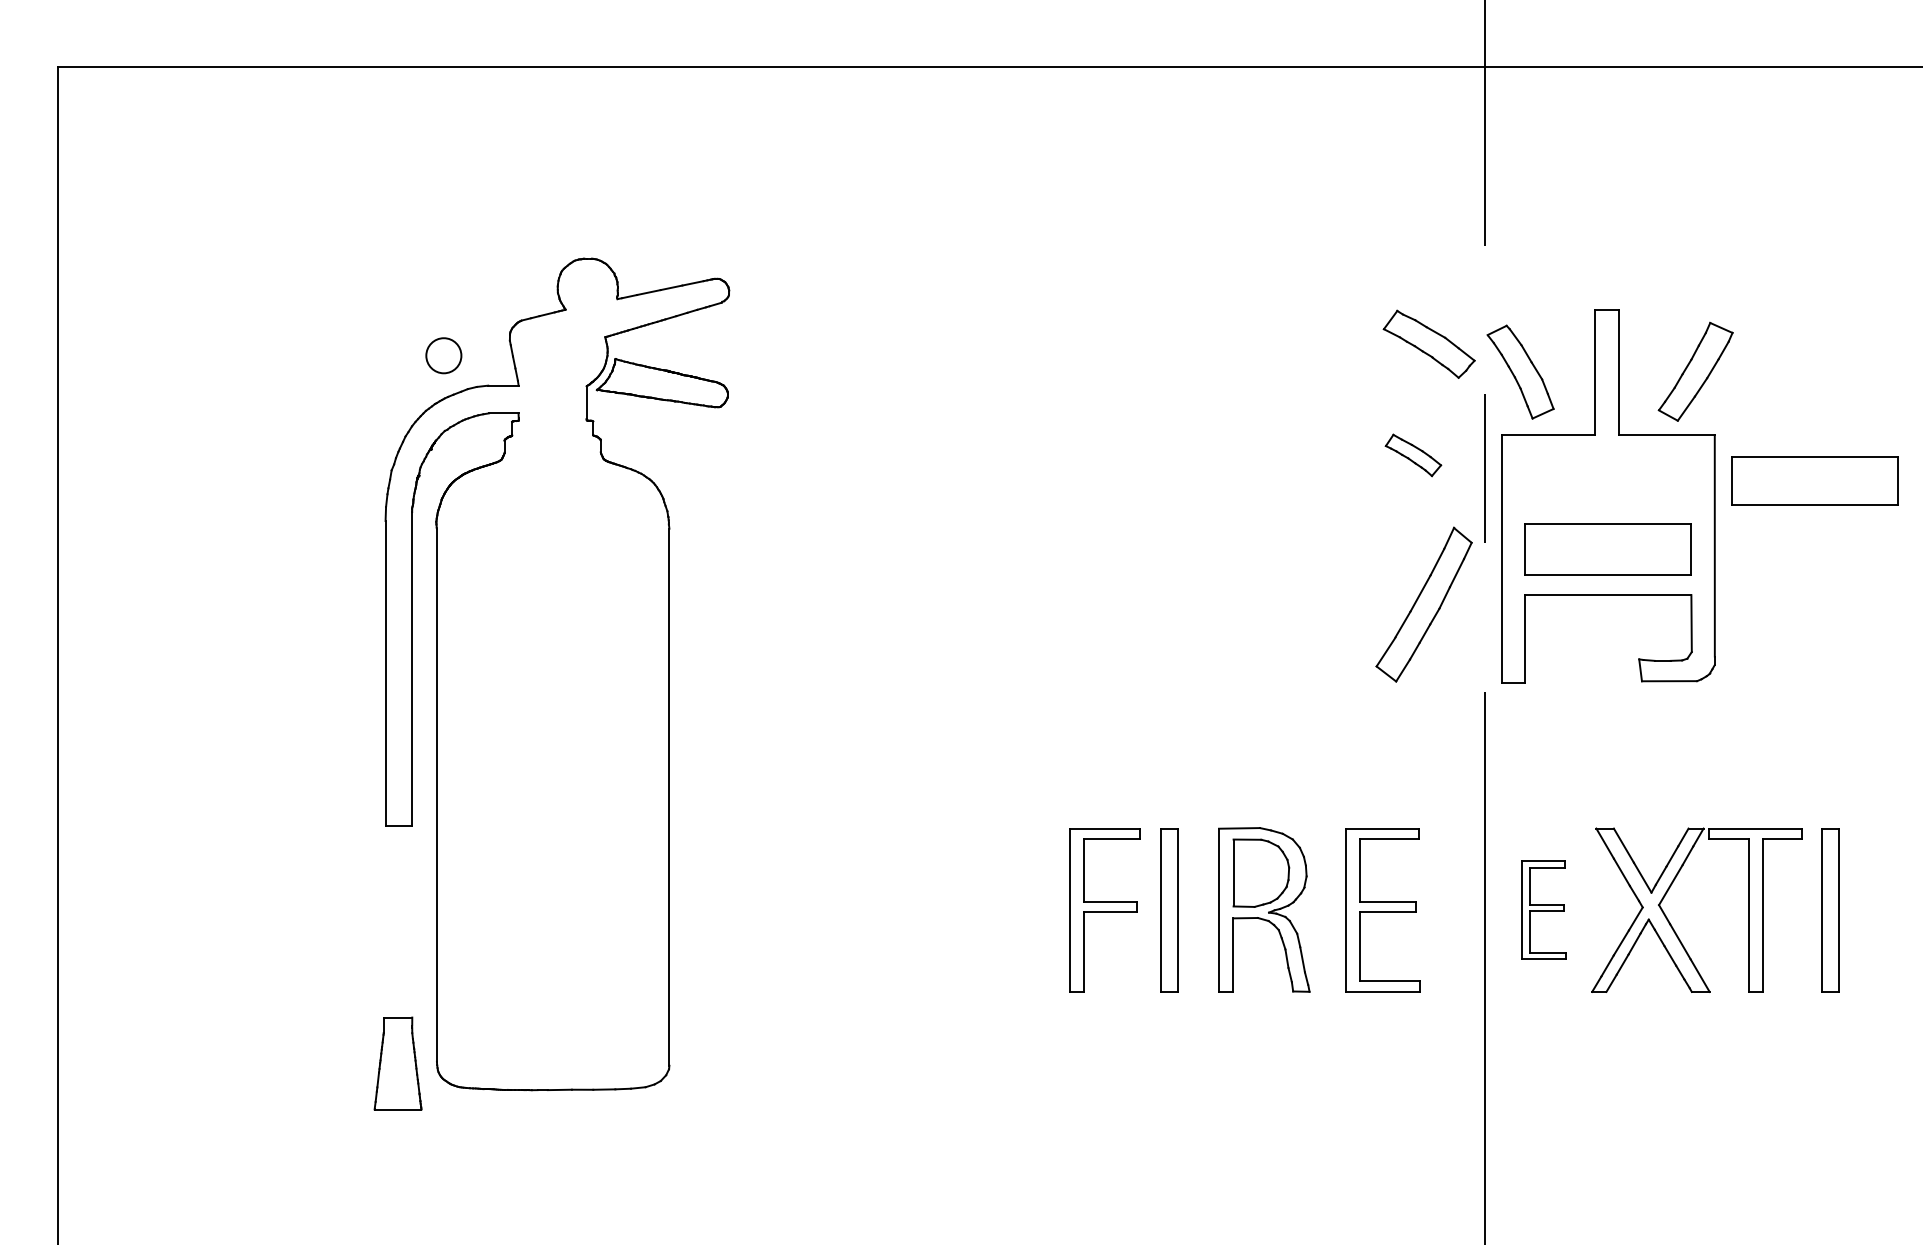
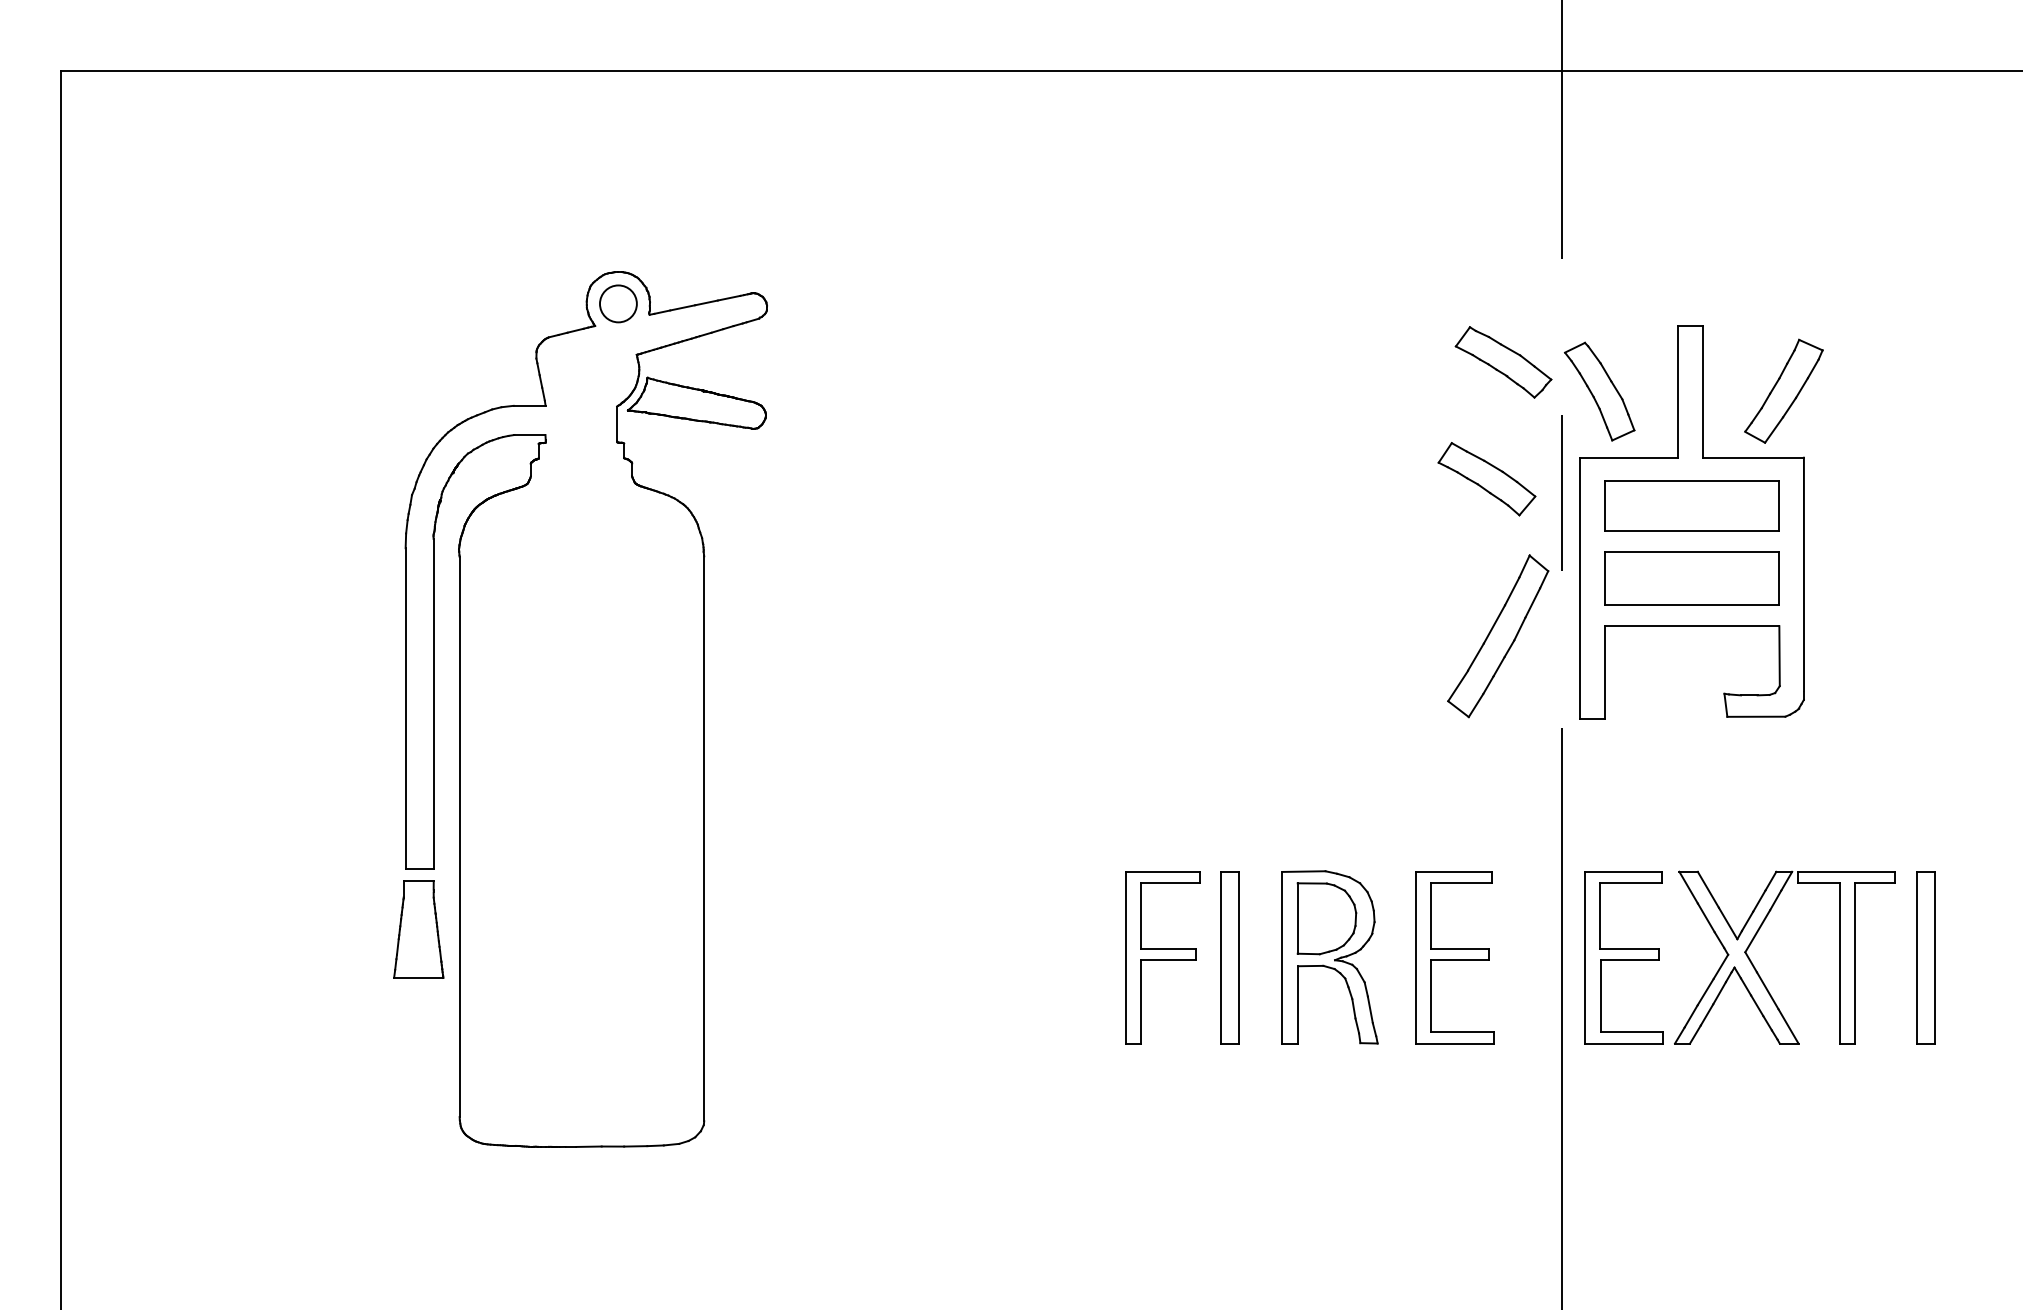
circle: (443, 355) -> (618, 303), moved
part: (1413, 455) -> (1487, 479), size x1.67
part: (1814, 480) -> (1691, 505), moved
part: (1543, 910) -> (1623, 957), size x1.67
part: (397, 1063) -> (418, 929), moved

